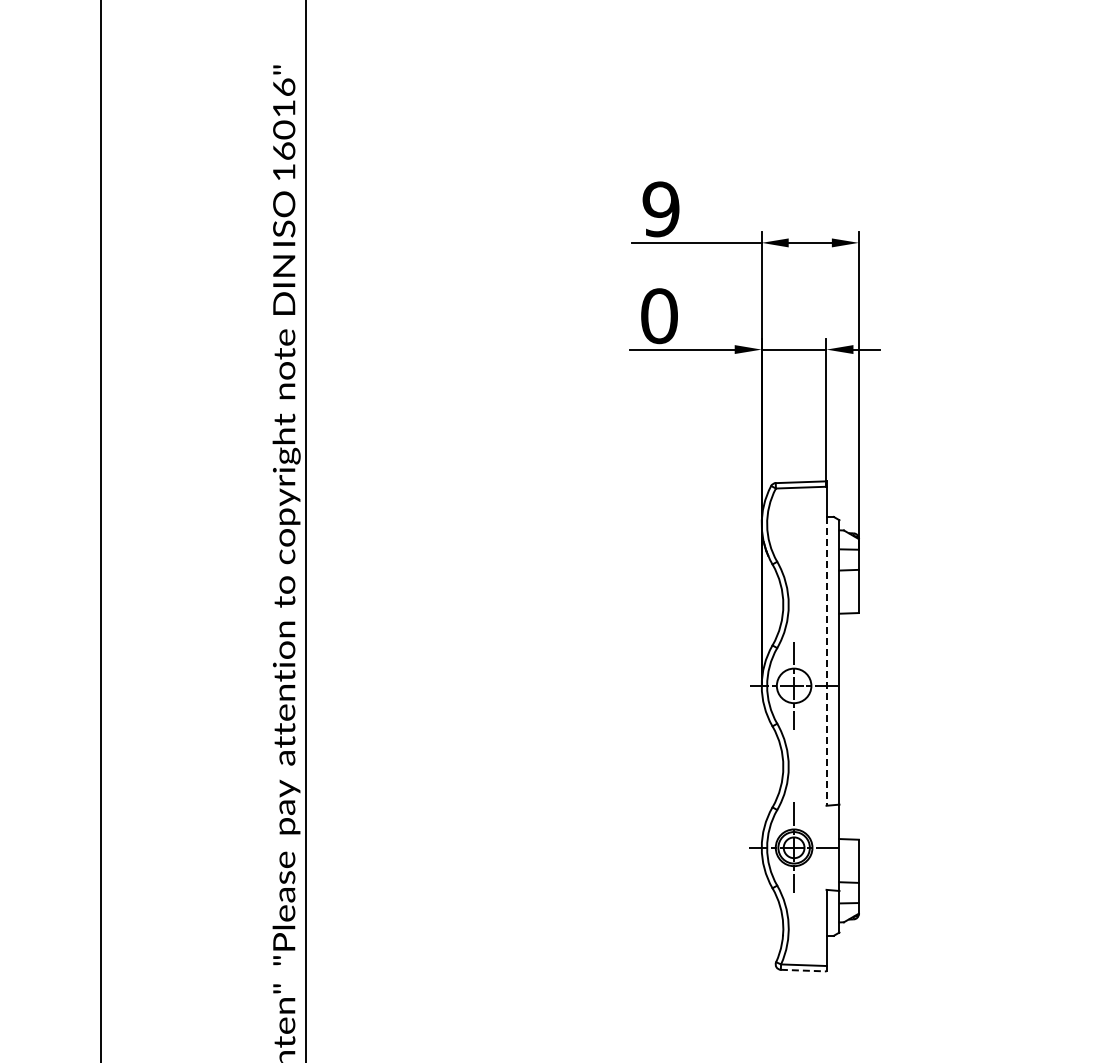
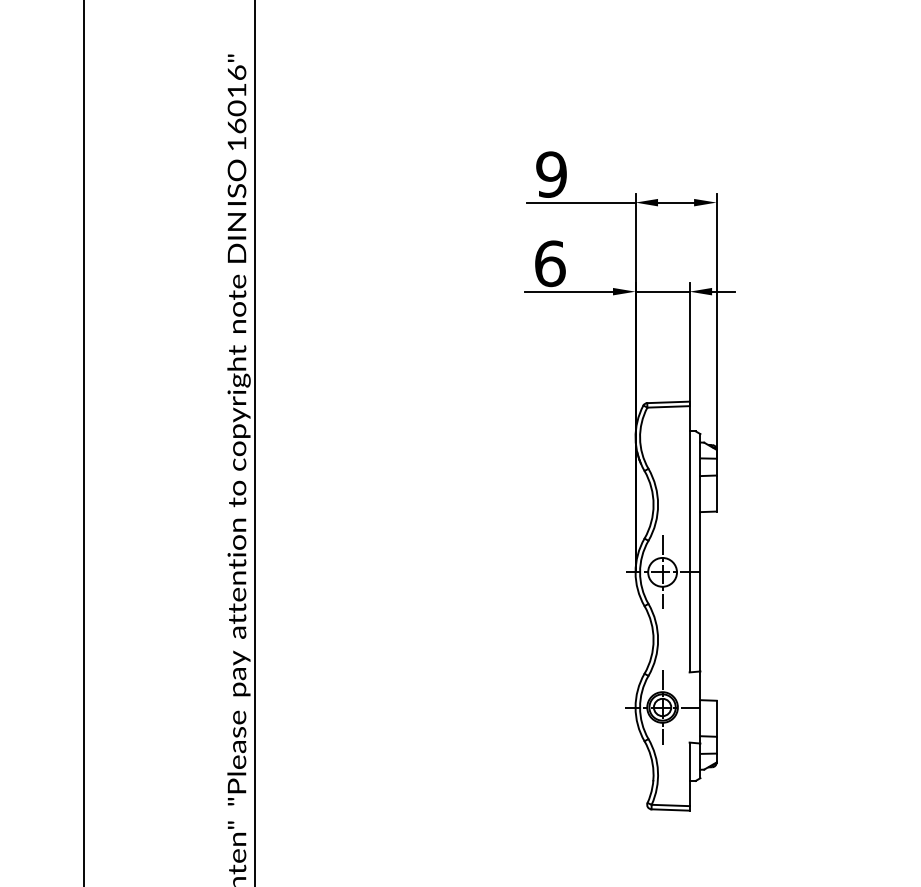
text: (659, 315) -> (550, 263), 0 -> 6
line: (826, 661) -> (689, 551), dashed -> solid
line: (803, 970) -> (670, 809), dashed -> solid

